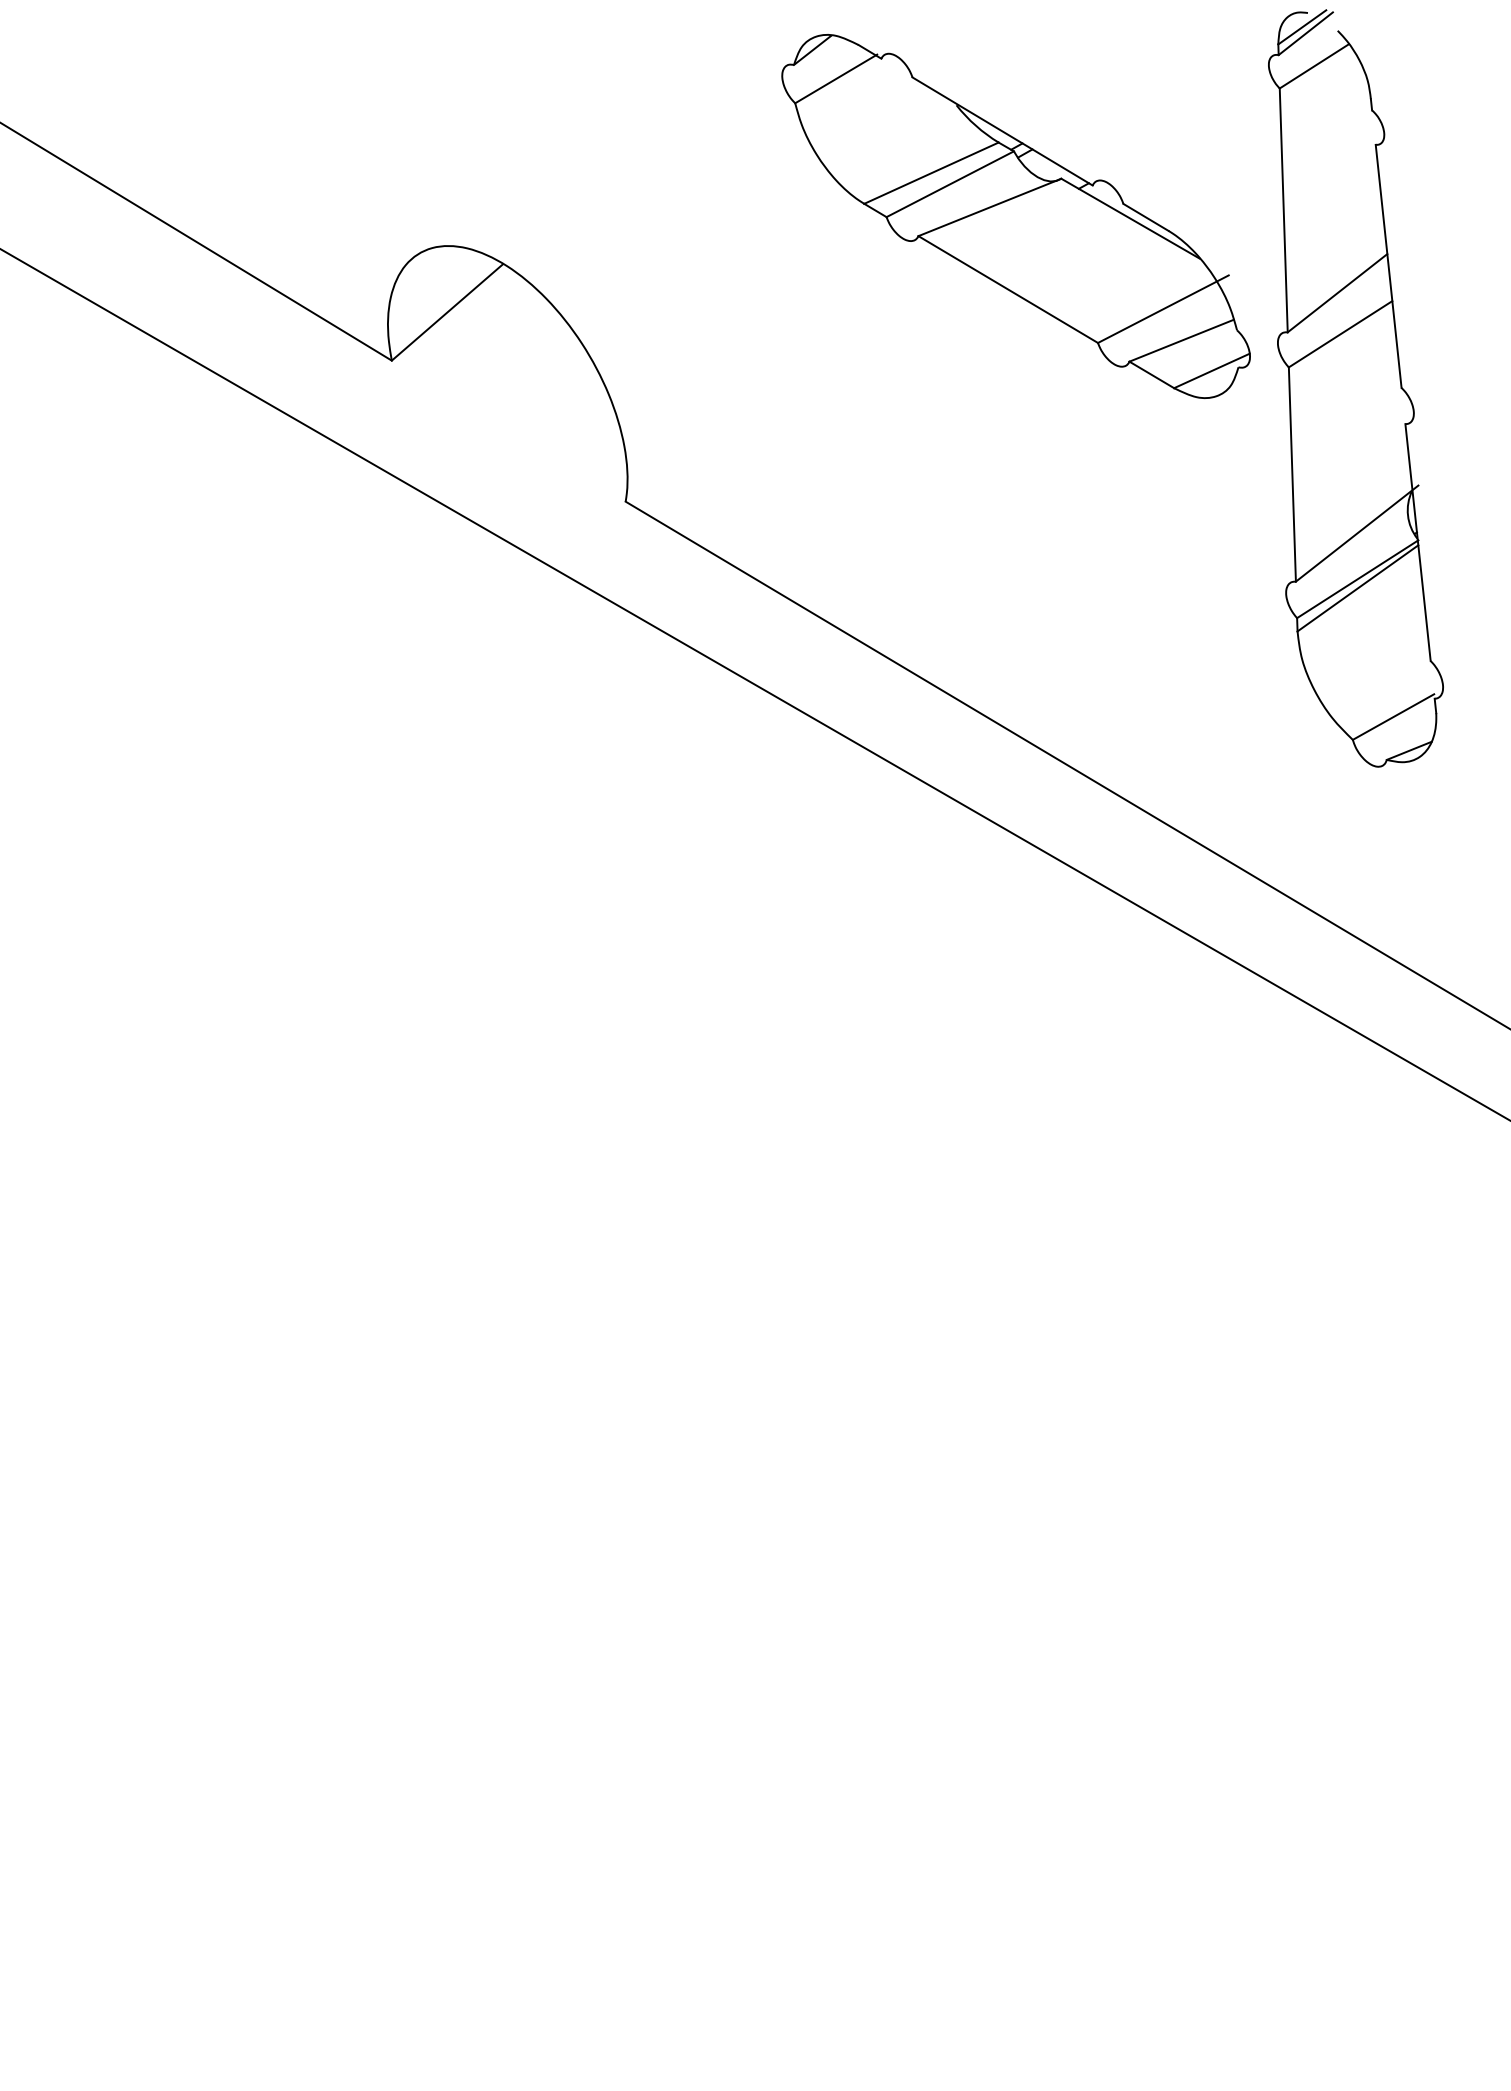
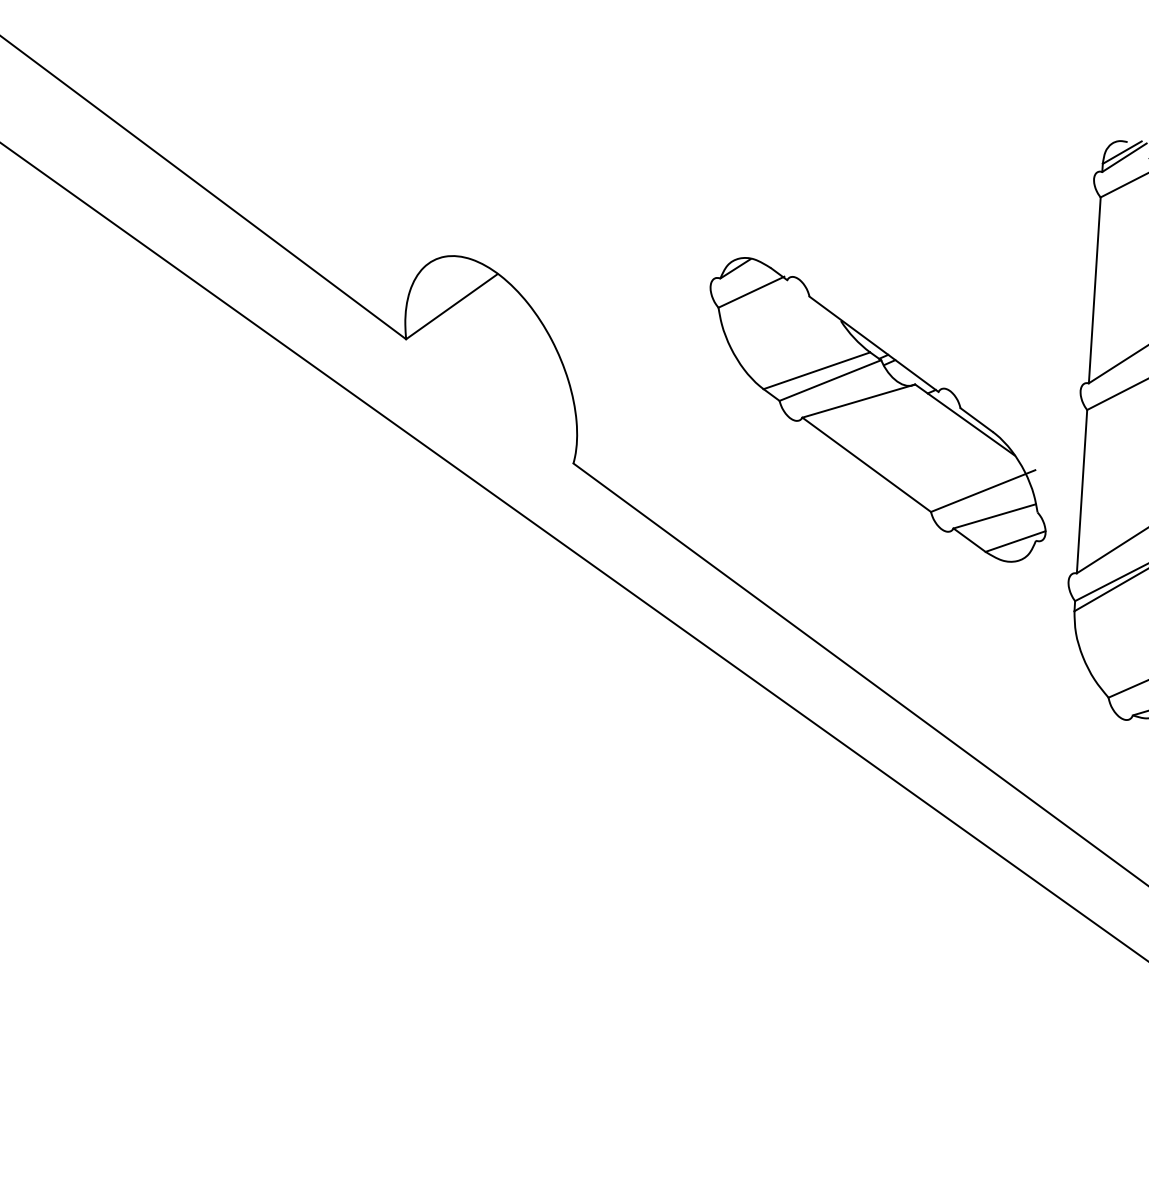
part: (1015, 216) -> (877, 409), moved

